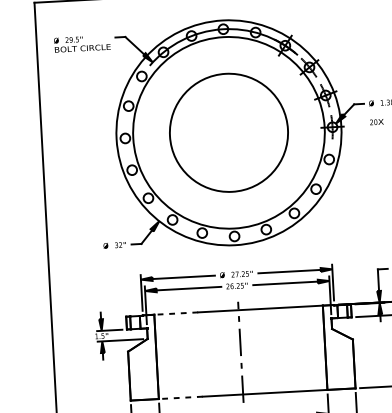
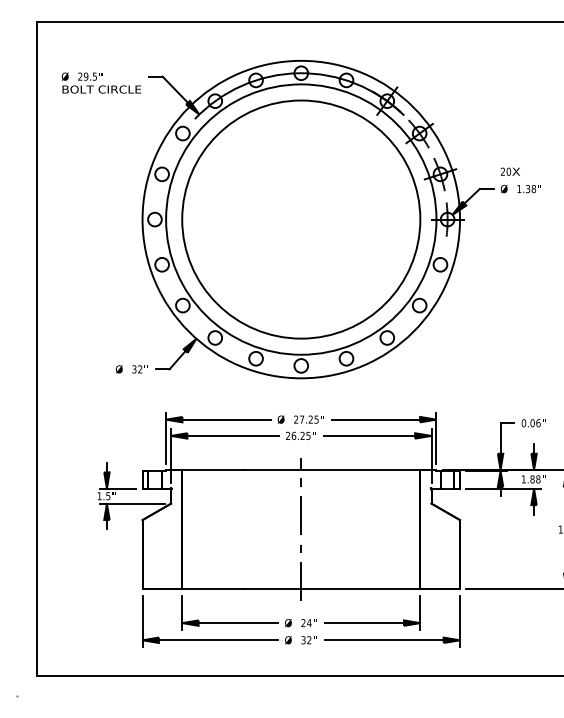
text: (376, 121) -> (509, 171), moved
circle: (229, 132) -> (301, 219), size x1.43
line: (176, 313) -> (213, 470), dashed -> solid
line: (181, 398) -> (213, 589), dashed -> solid

